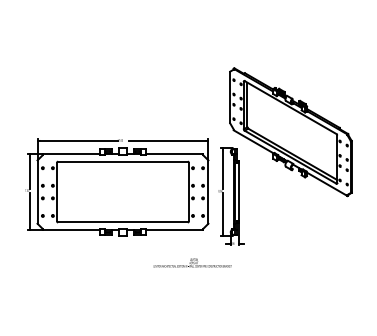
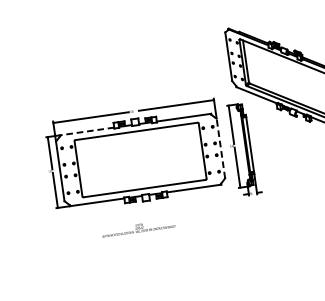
line: (71, 154) -> (87, 131), solid -> dashed
line: (208, 192) -> (221, 148), solid -> dashed
text: (192, 262) -> (138, 227), moved

